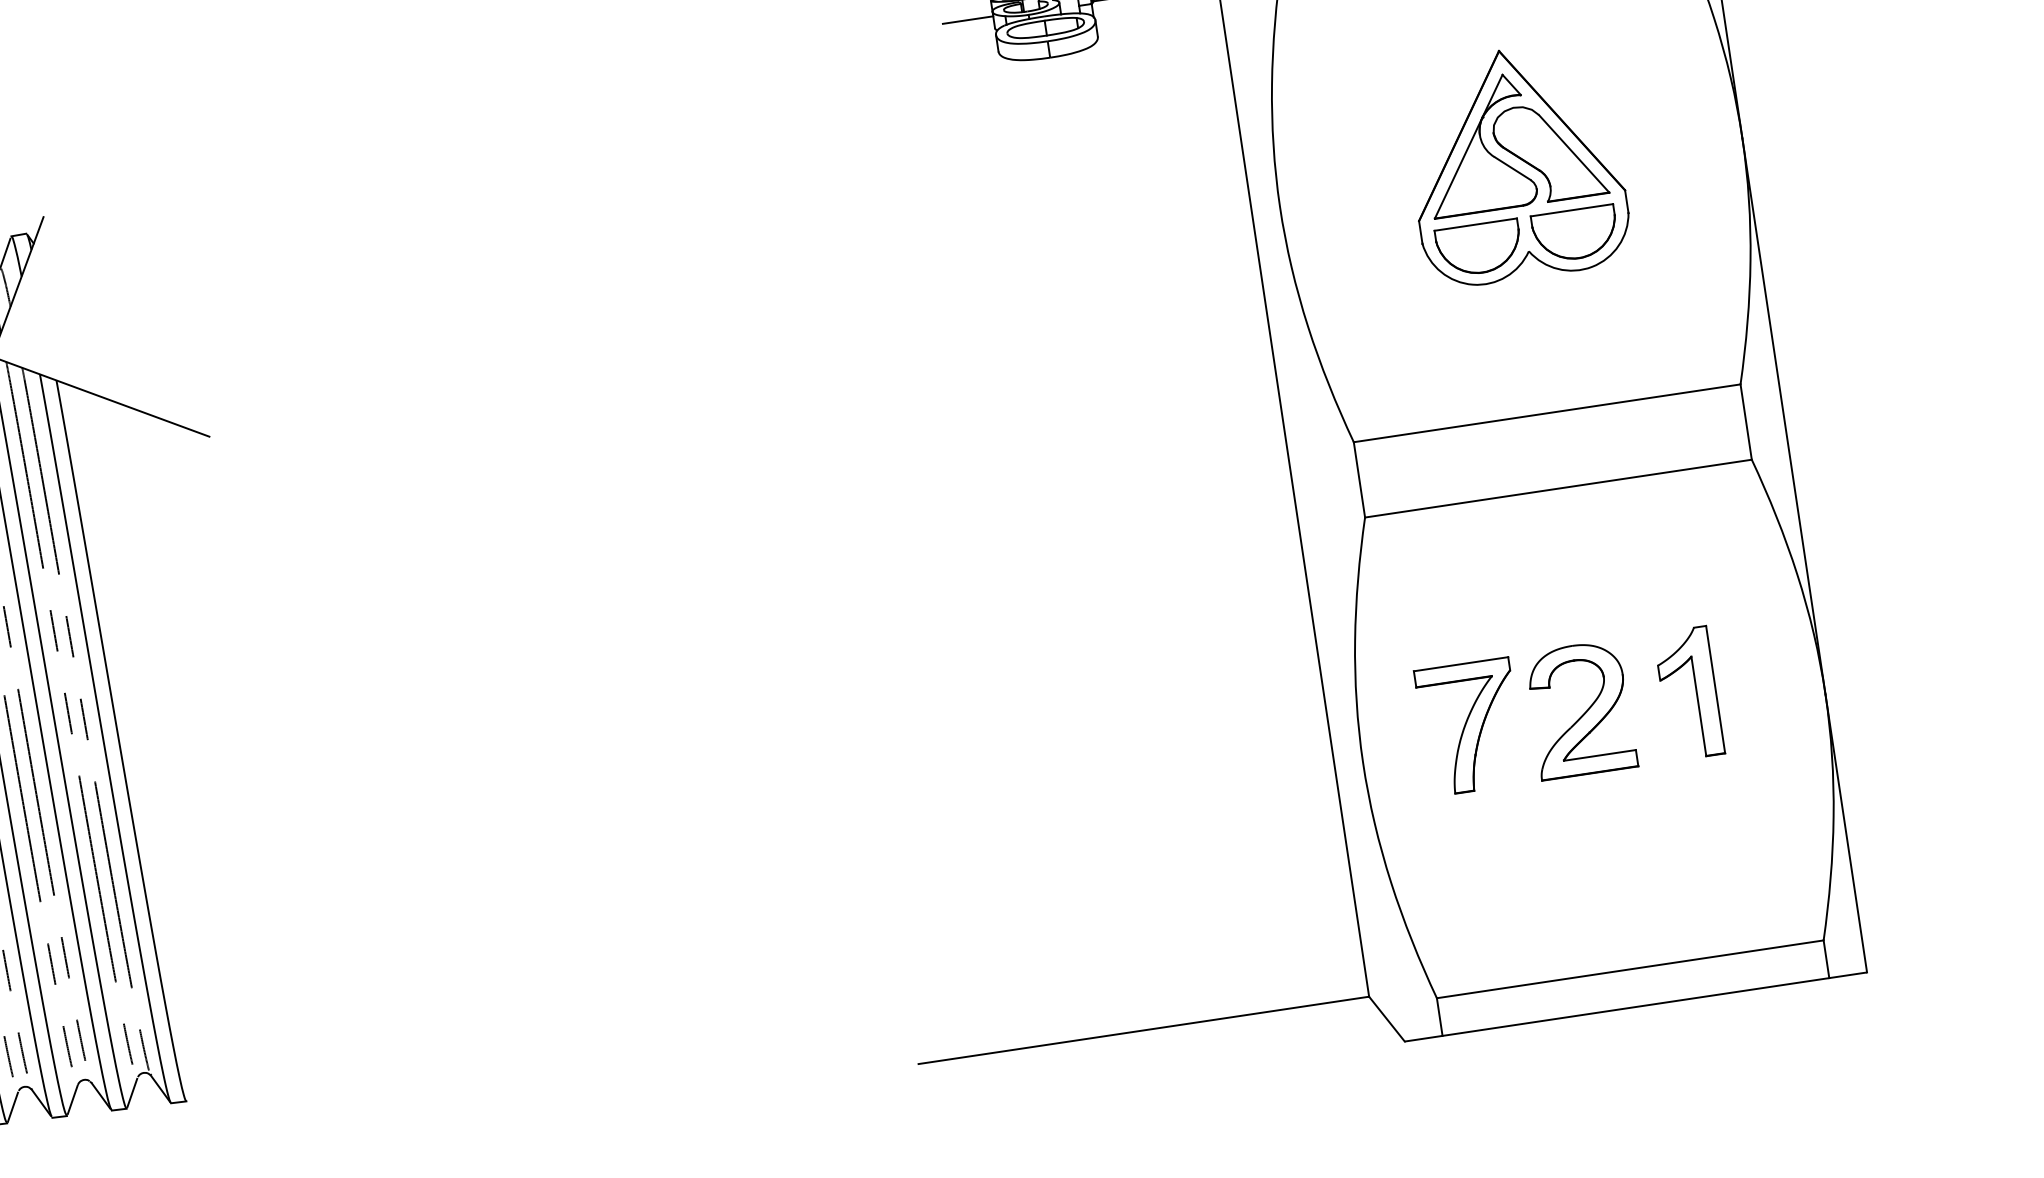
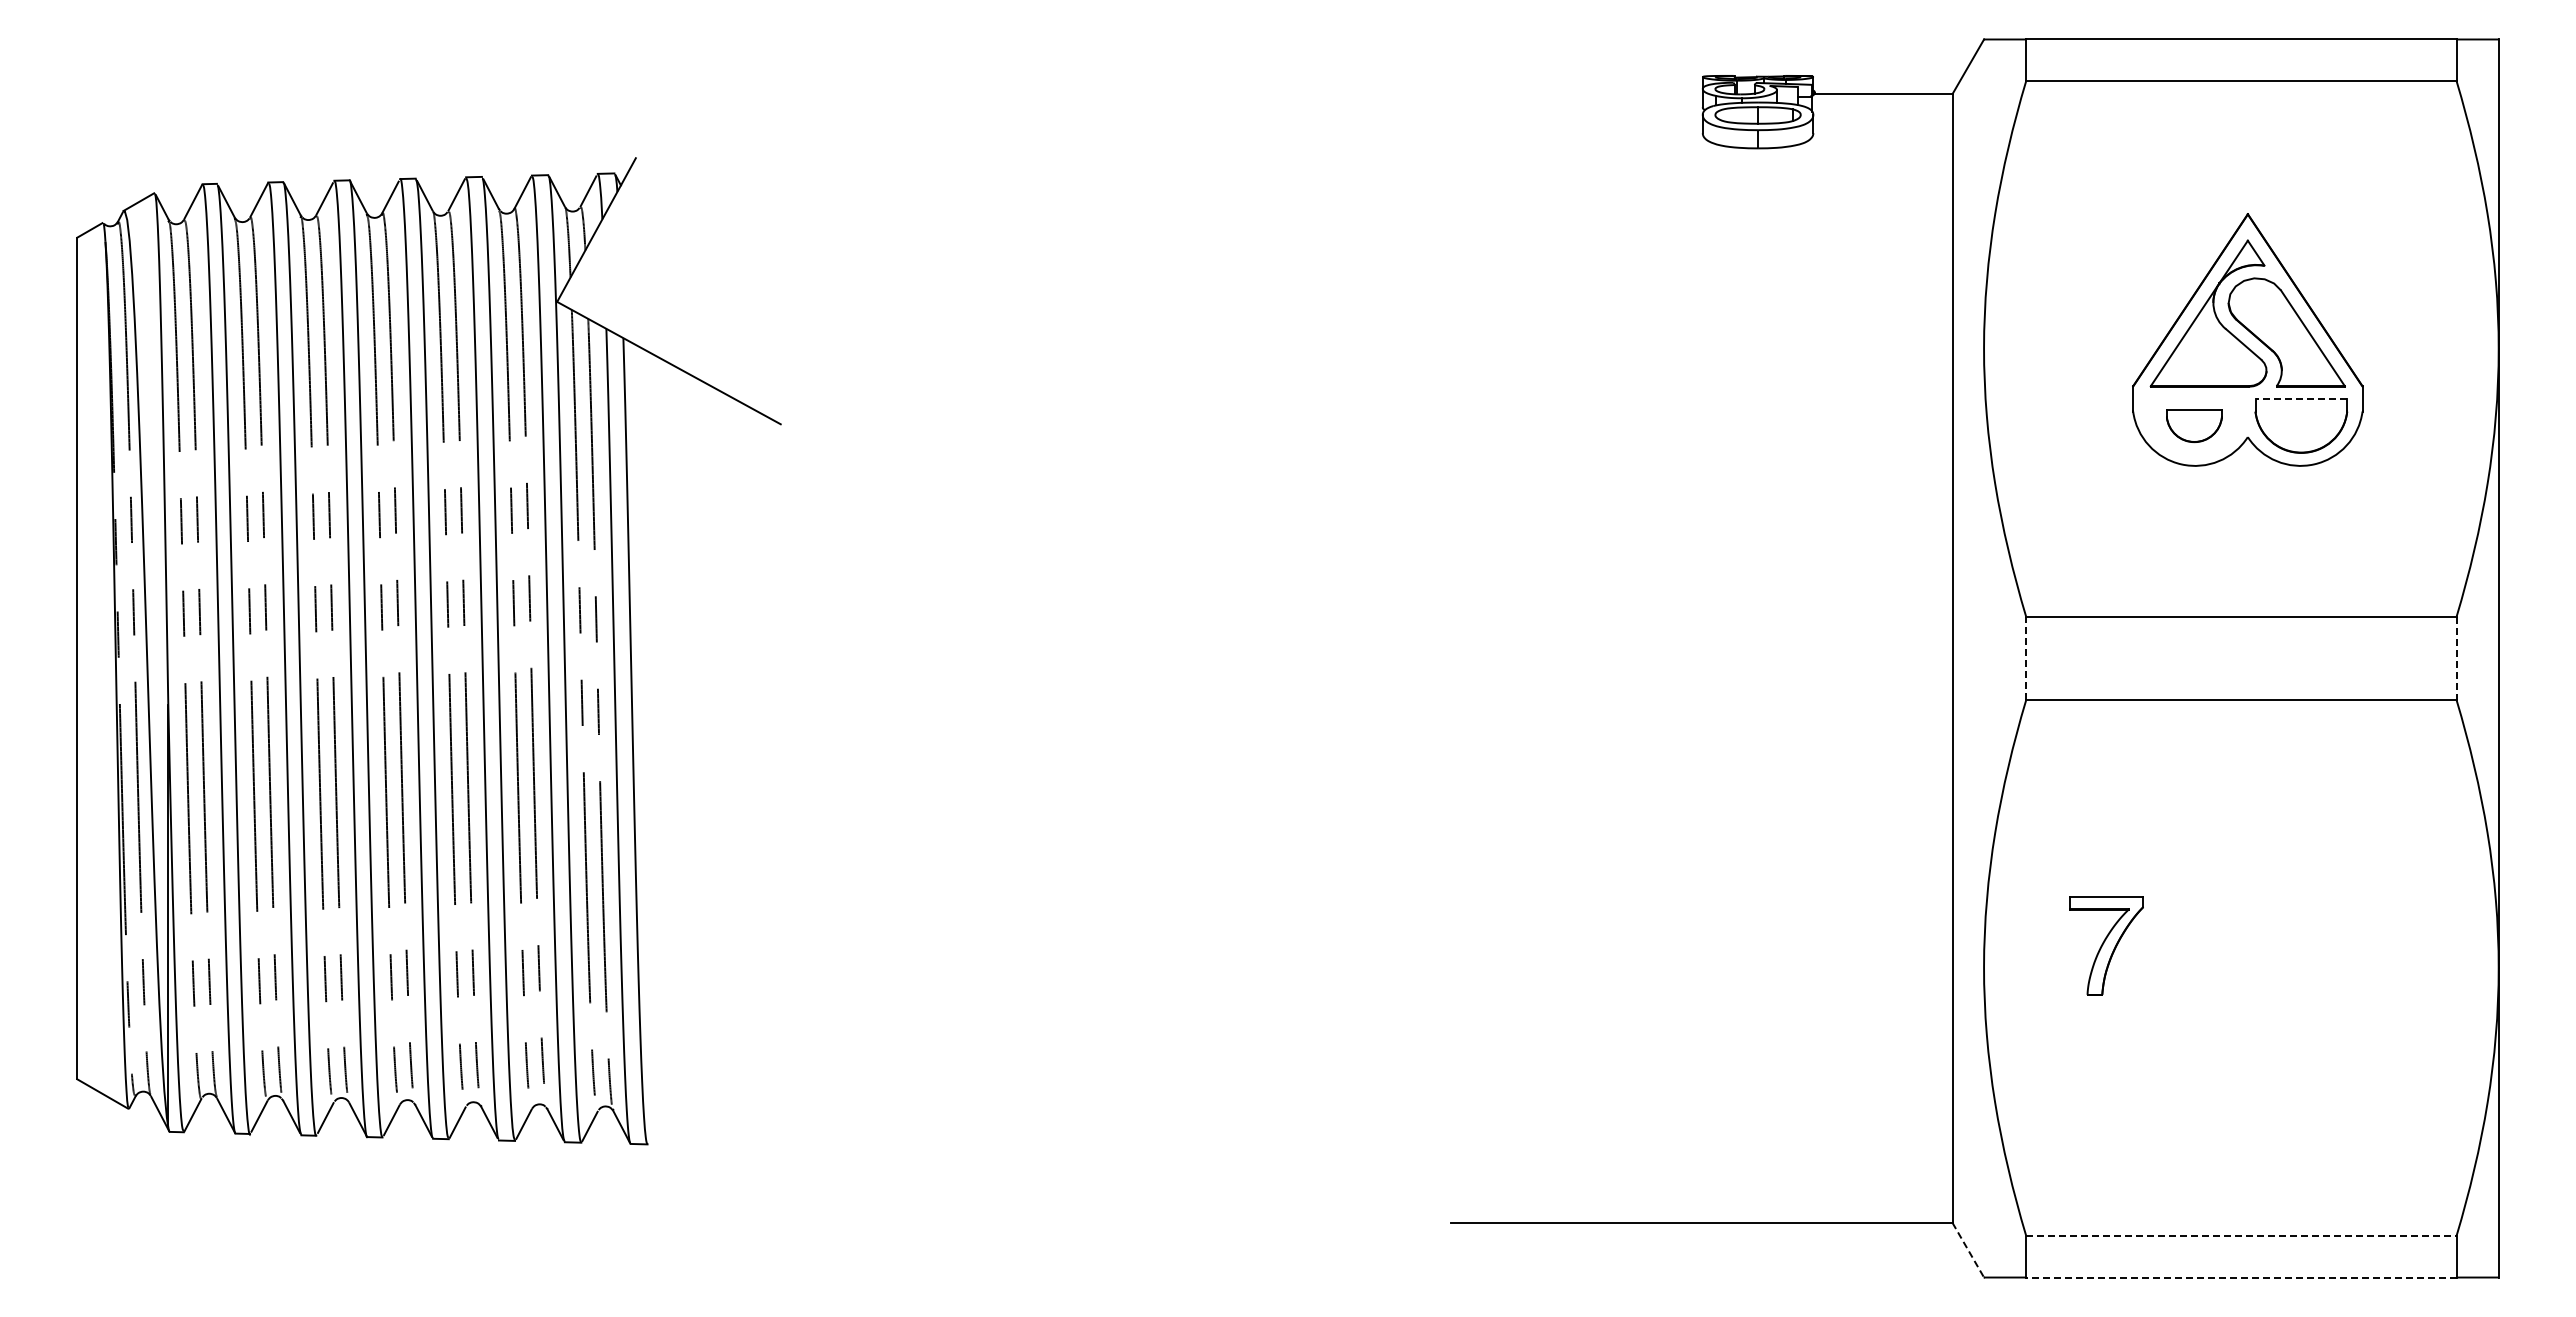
line: (967, 20) -> (1674, 94), removed
line: (1572, 210) -> (2301, 399), solid -> dashed
part: (1479, 247) -> (2194, 425), size x0.6
line: (1746, 422) -> (2456, 658), solid -> dashed
line: (1359, 479) -> (2026, 658), solid -> dashed
part: (1696, 692) -> (2358, 944), removed
part: (1580, 709) -> (2229, 944), removed
part: (1470, 726) -> (2106, 945), size x0.7
line: (1630, 969) -> (2241, 1235), solid -> dashed
line: (1635, 1007) -> (2240, 1277), solid -> dashed
line: (1387, 1019) -> (1968, 1250), solid -> dashed

